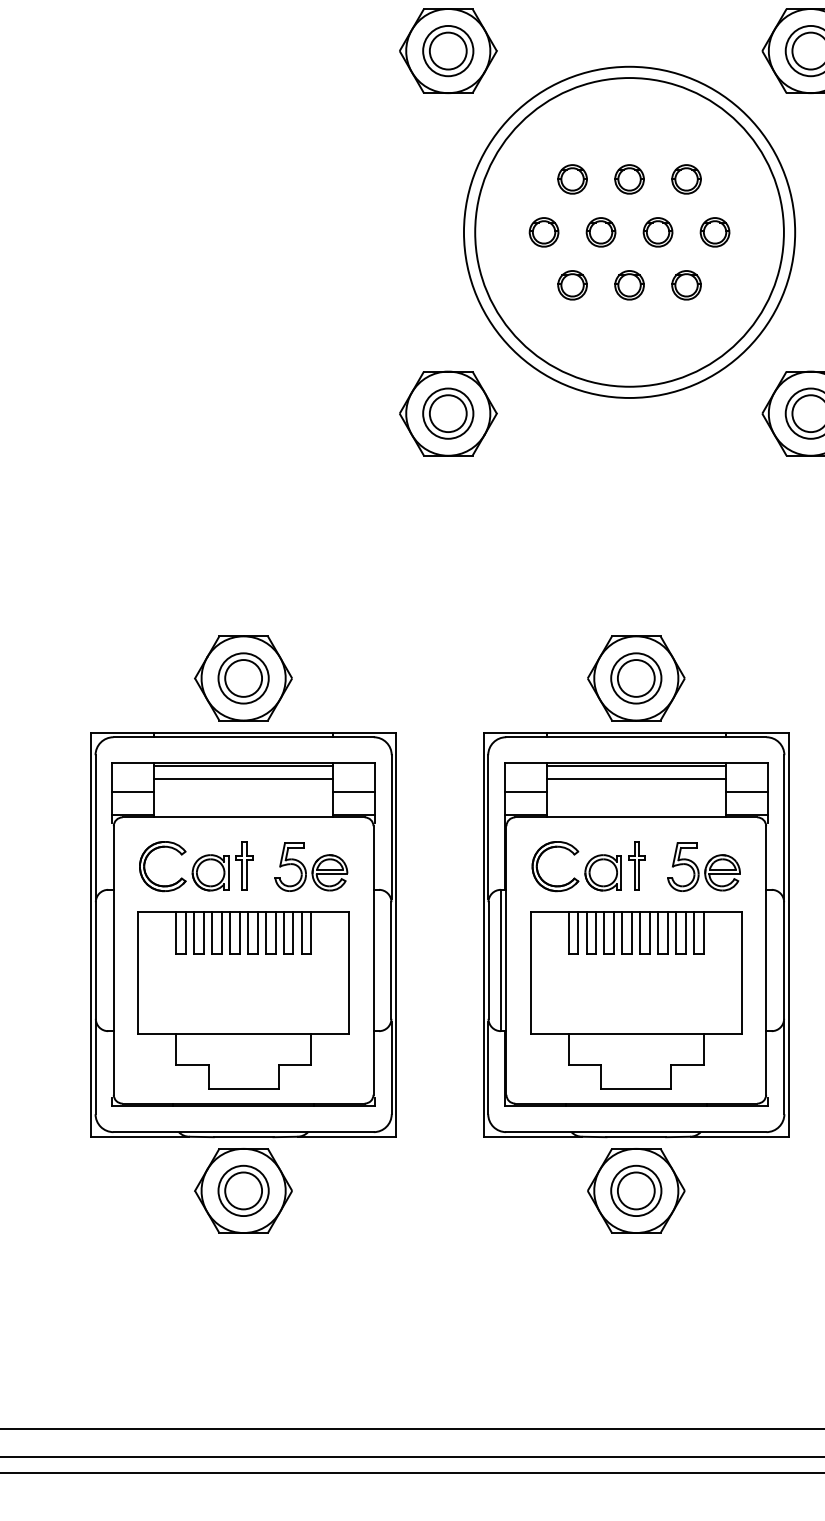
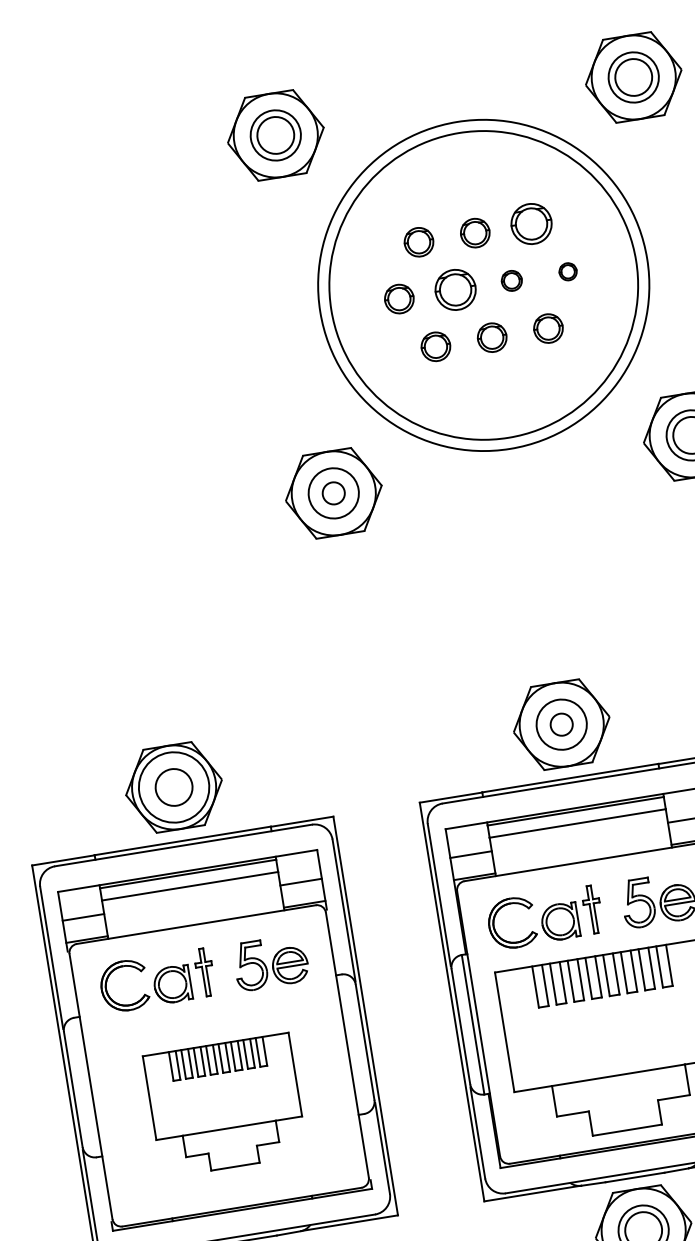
part: (686, 179) -> (531, 224), size x1.4
part: (600, 232) -> (455, 290), size x1.4
part: (657, 232) -> (511, 281), size x0.7
part: (714, 232) -> (567, 271), size x0.6
circle: (447, 413) -> (332, 493), size x0.6
circle: (243, 678) -> (173, 787), size x1.4
circle: (635, 678) -> (560, 724), size x0.6
part: (243, 1000) -> (225, 1105), size x0.7

